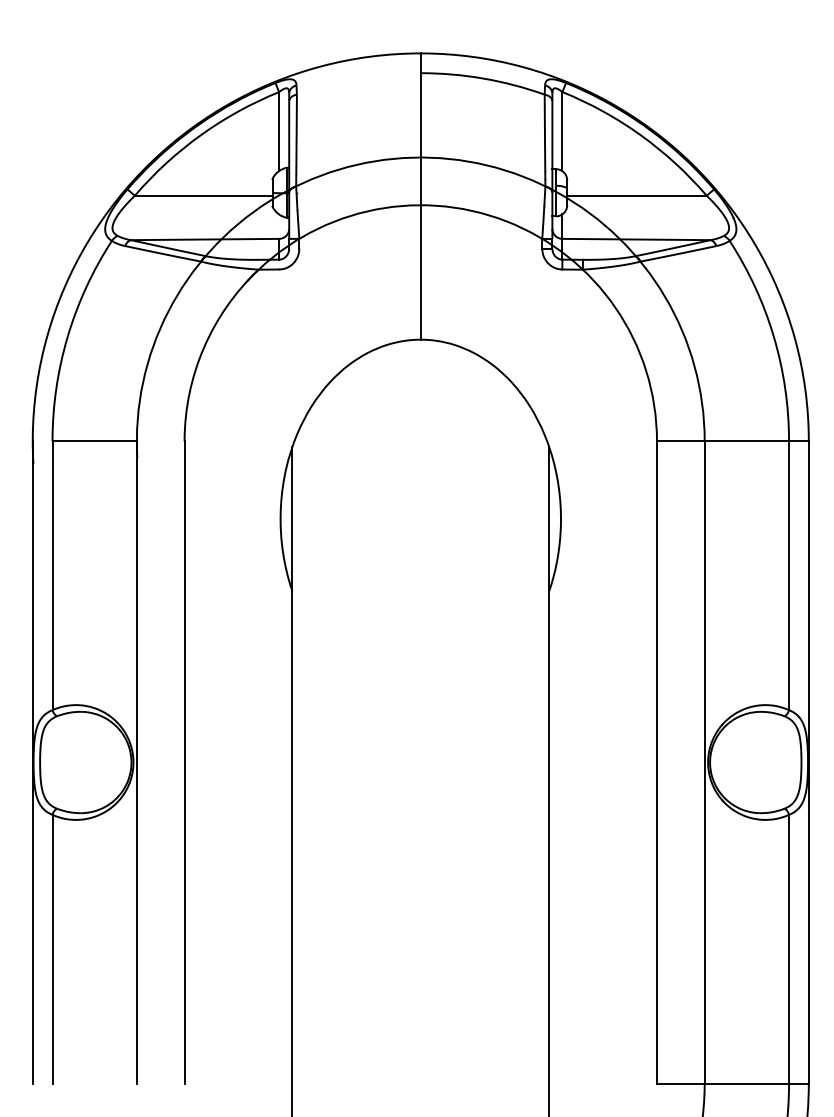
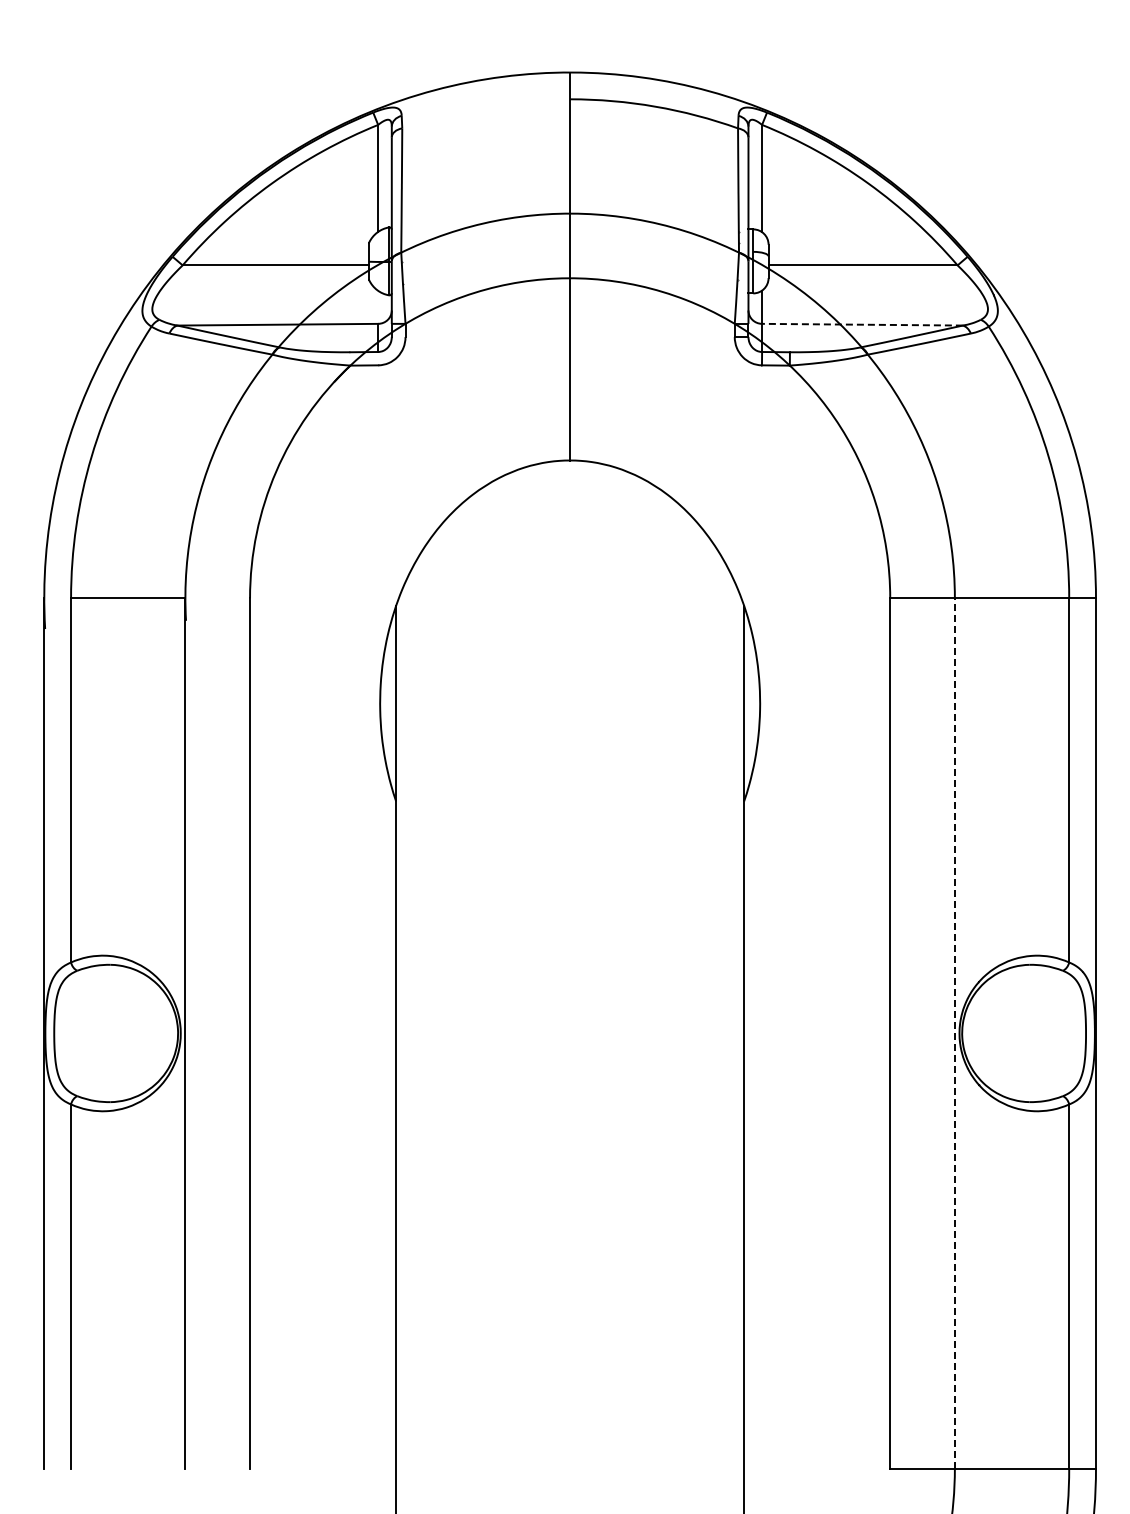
line: (635, 239) -> (861, 324), solid -> dashed
line: (704, 761) -> (954, 1032), solid -> dashed

